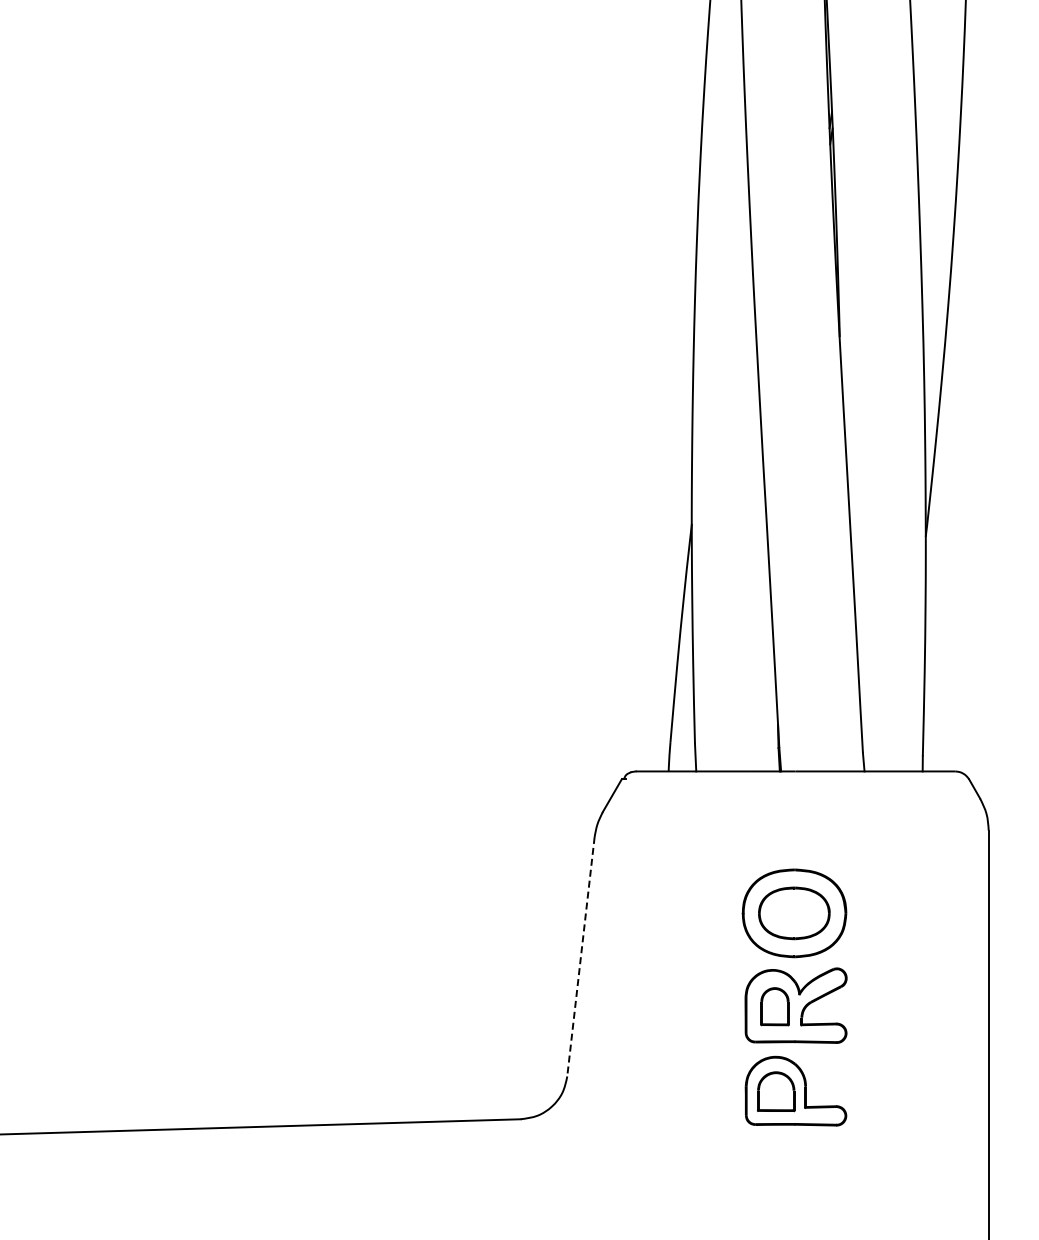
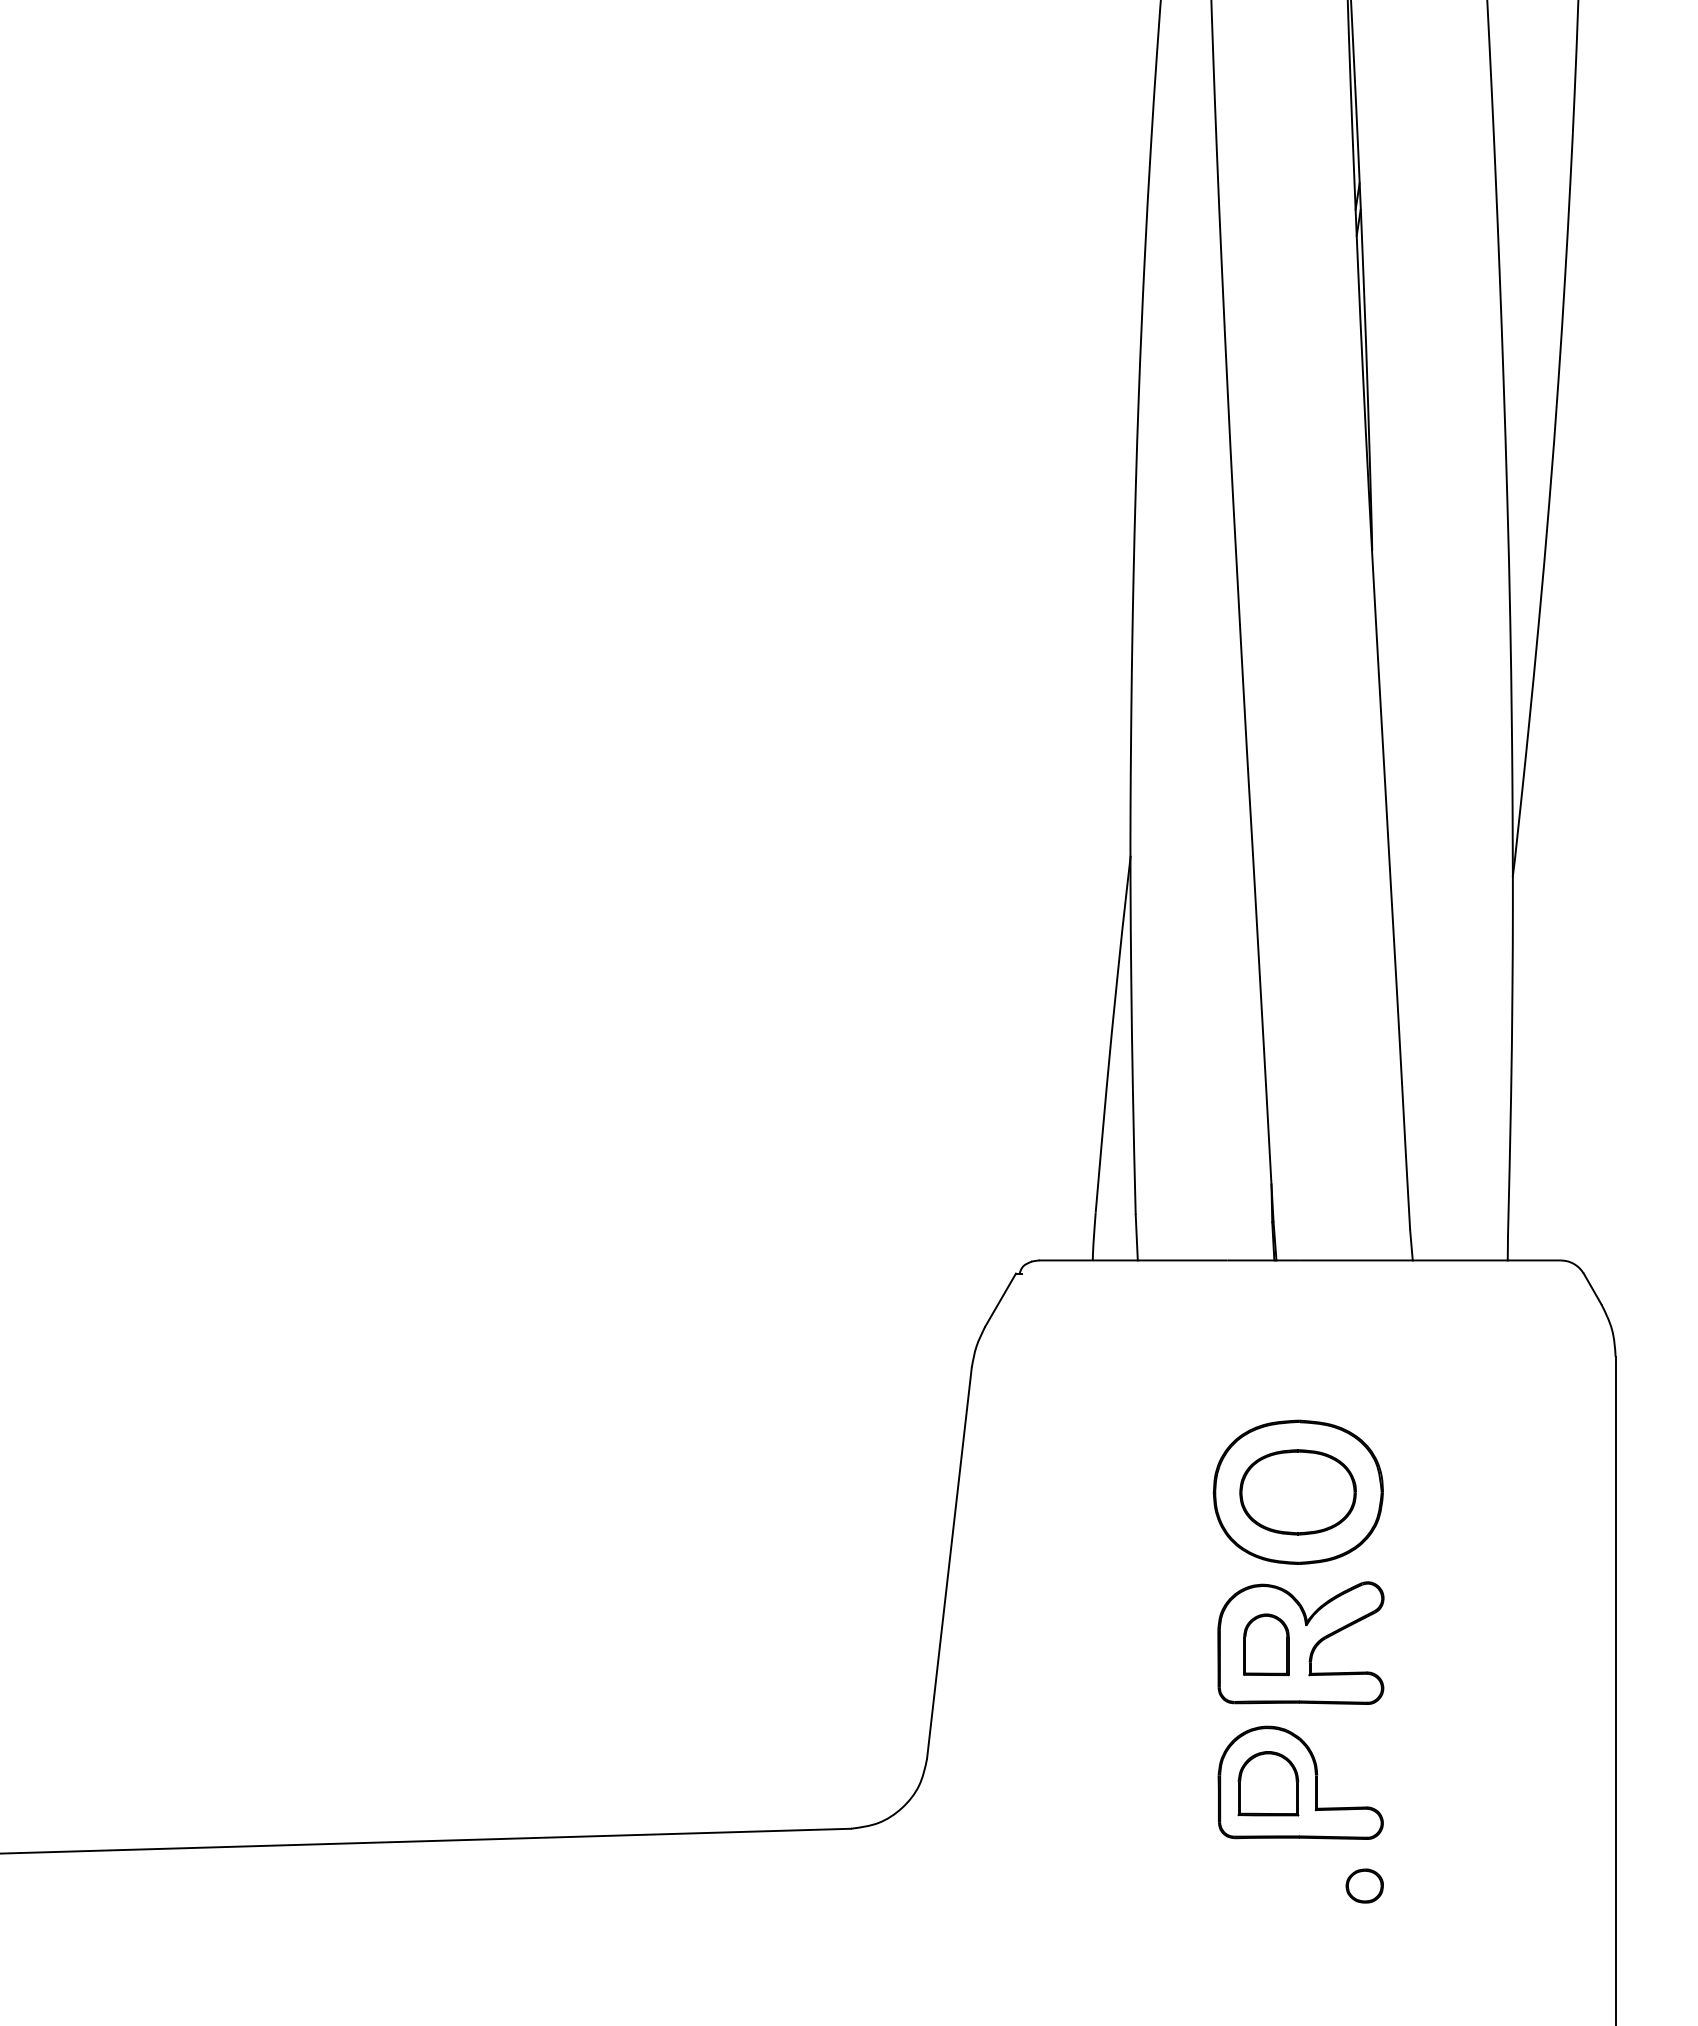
line: (580, 956) -> (948, 1562), dashed -> solid
part: (835, 1154) -> (1365, 1886), added

